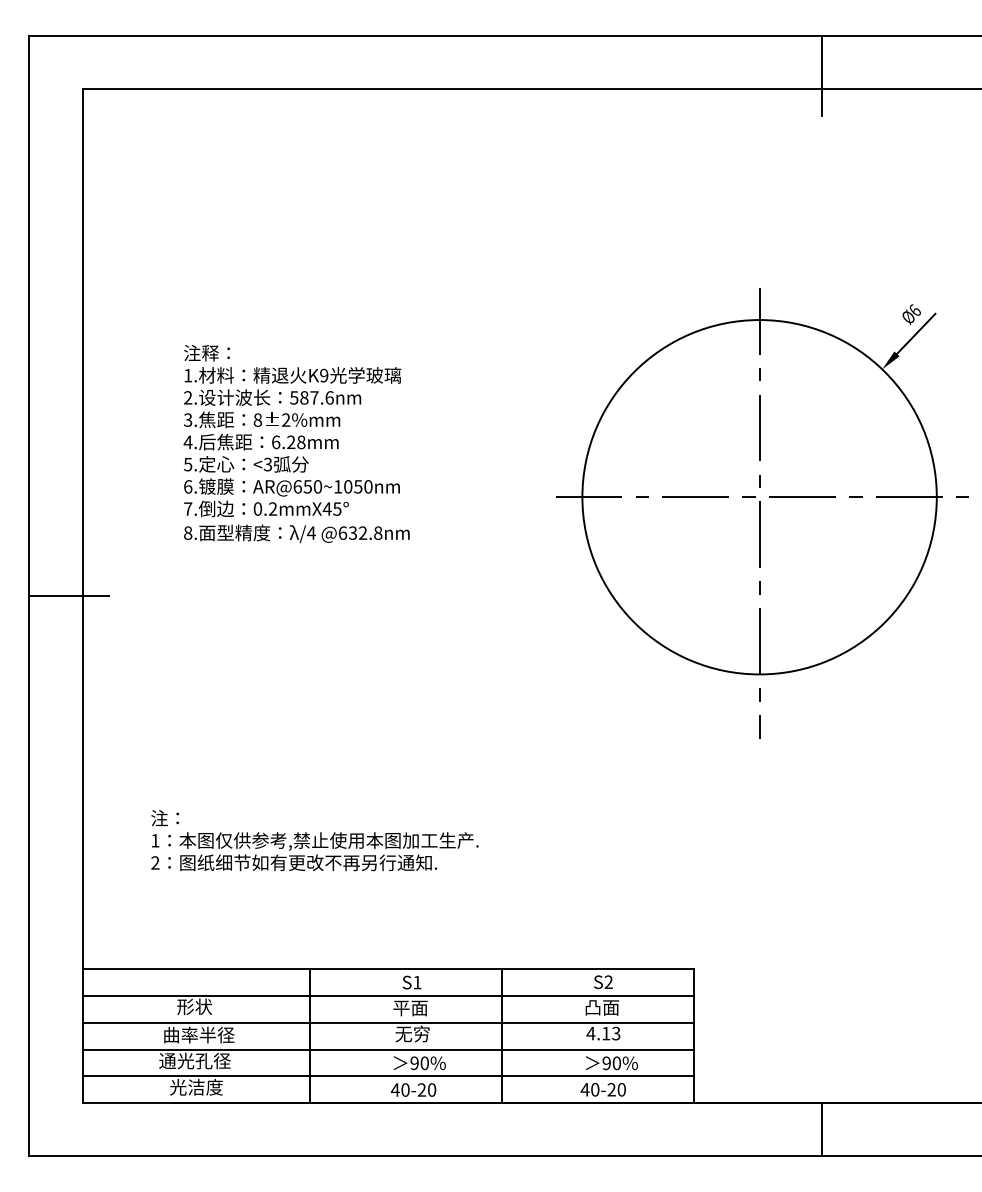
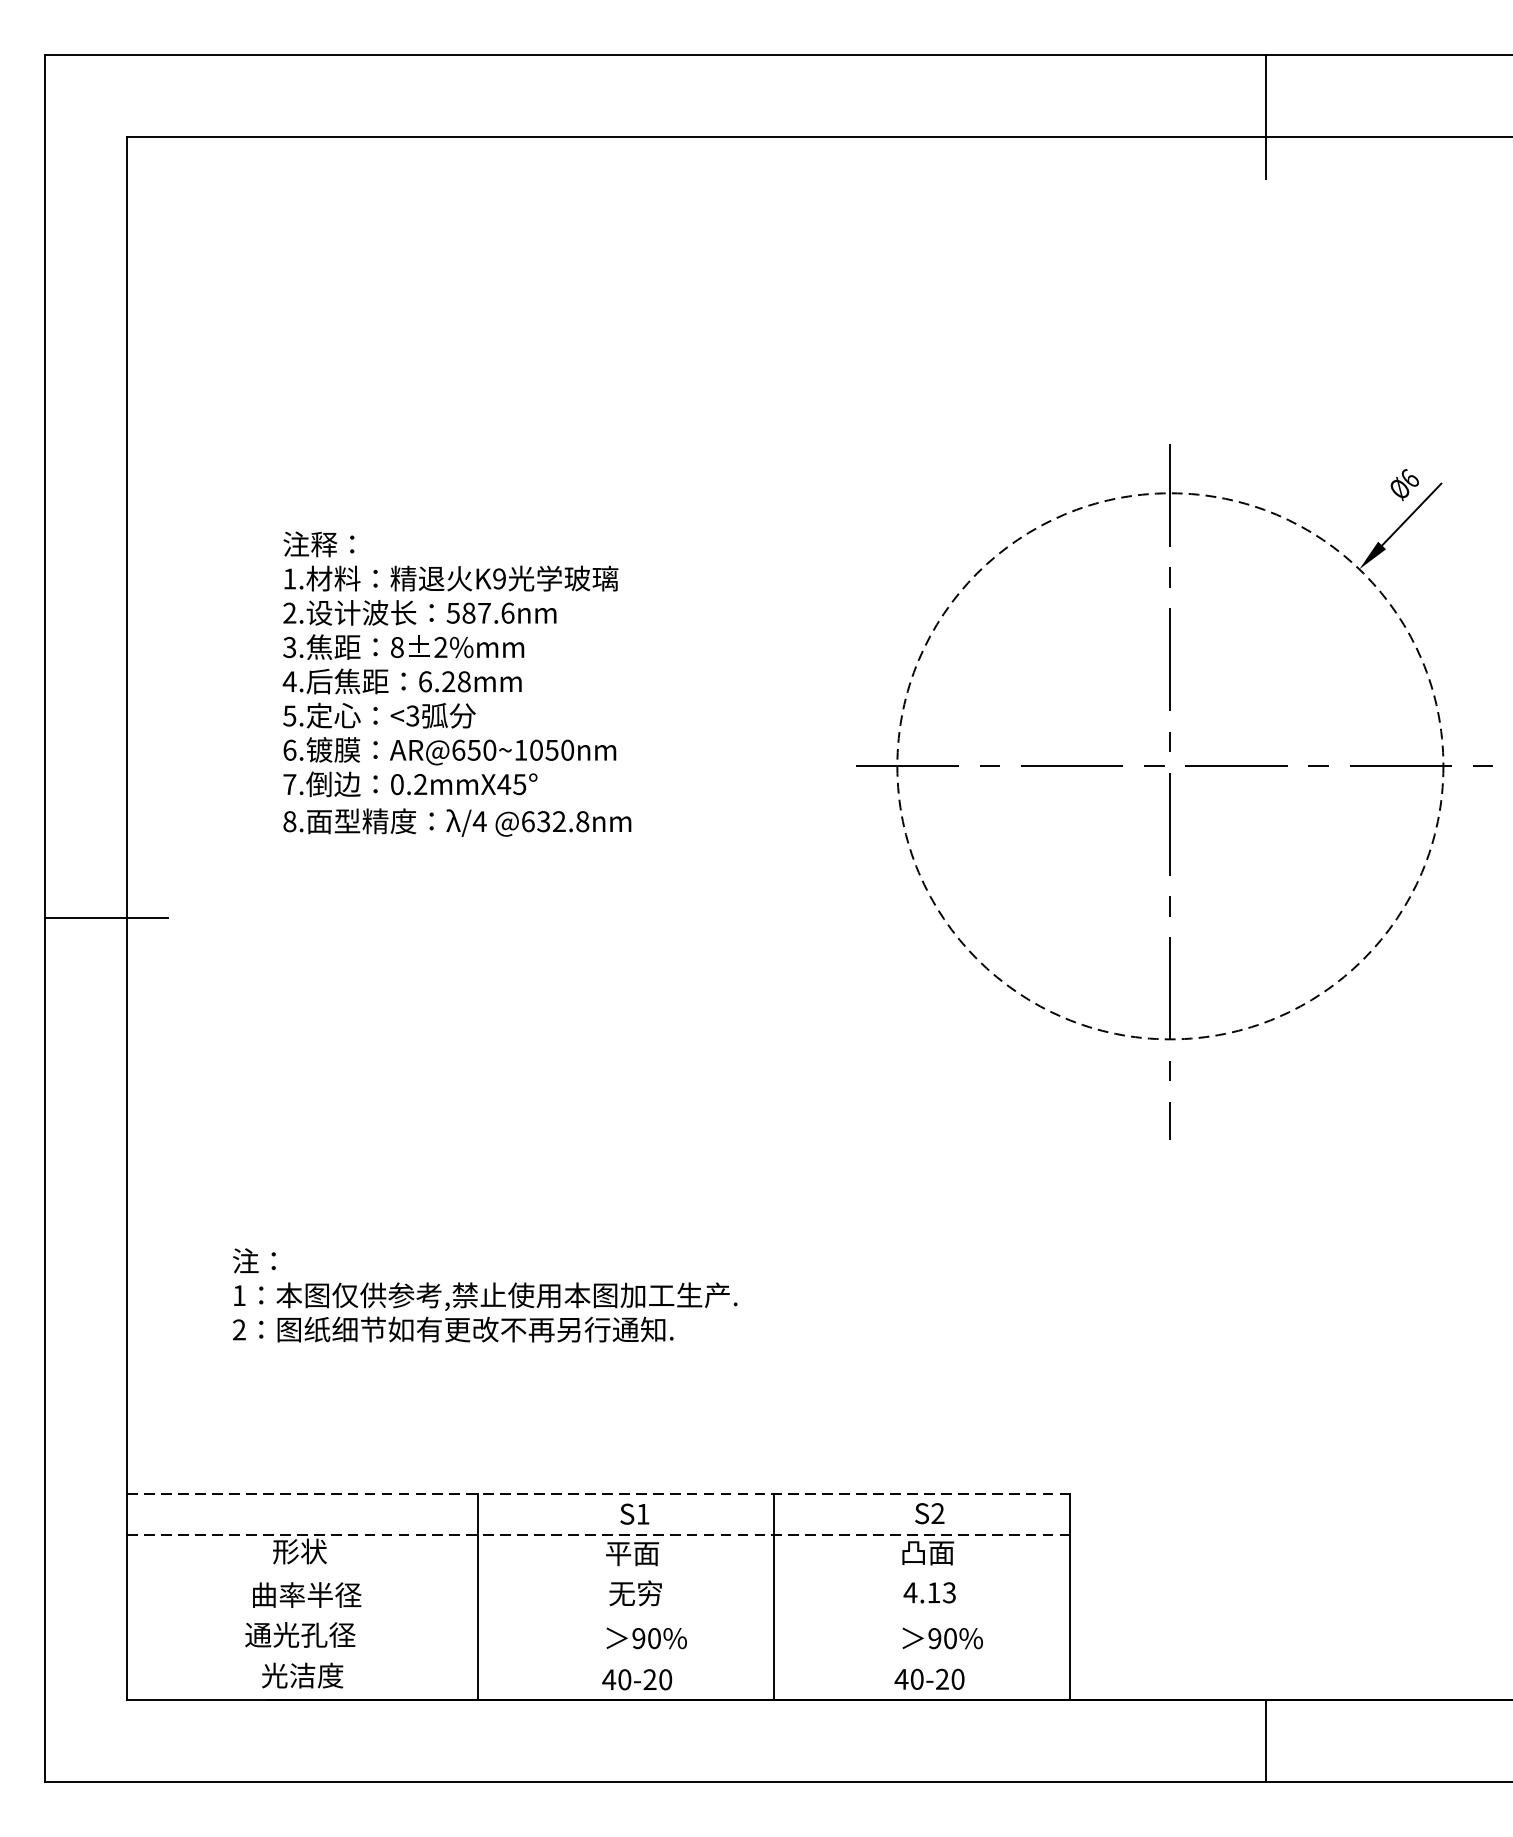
circle: (759, 497) -> (1170, 766), solid -> dashed
line: (388, 969) -> (598, 1494), solid -> dashed
line: (388, 996) -> (598, 1535), solid -> dashed
line: (388, 1022) -> (598, 1575), removed
line: (388, 1049) -> (598, 1617), removed
line: (388, 1076) -> (598, 1658), removed

